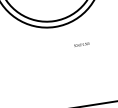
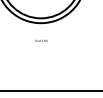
text: (82, 44) -> (41, 40), moved

